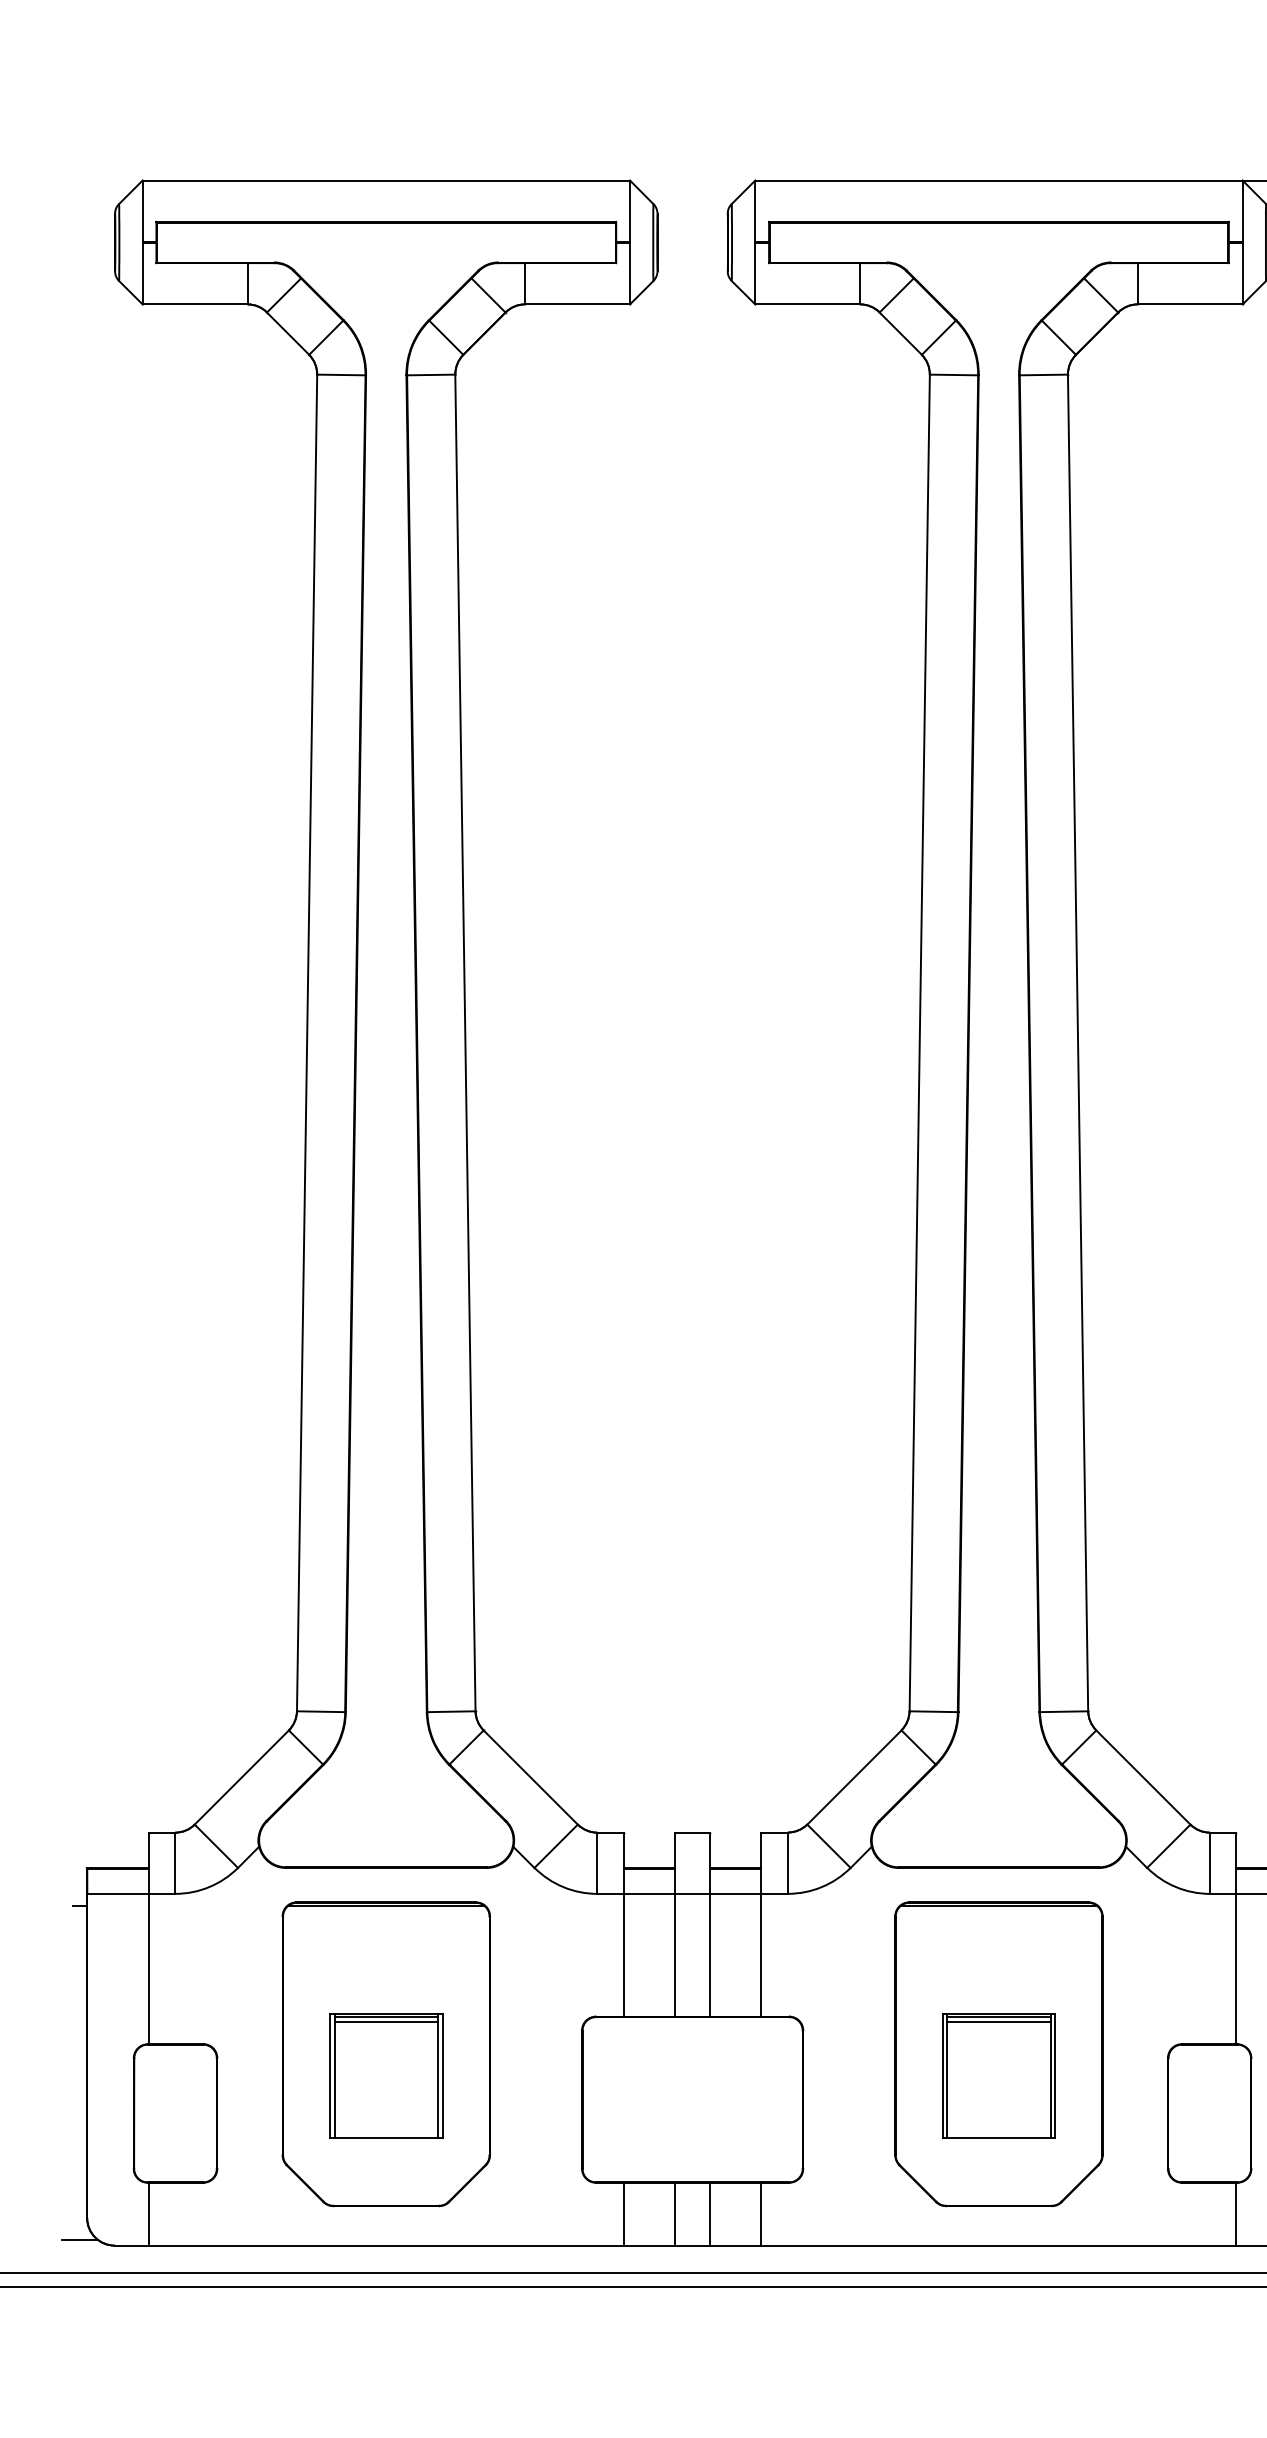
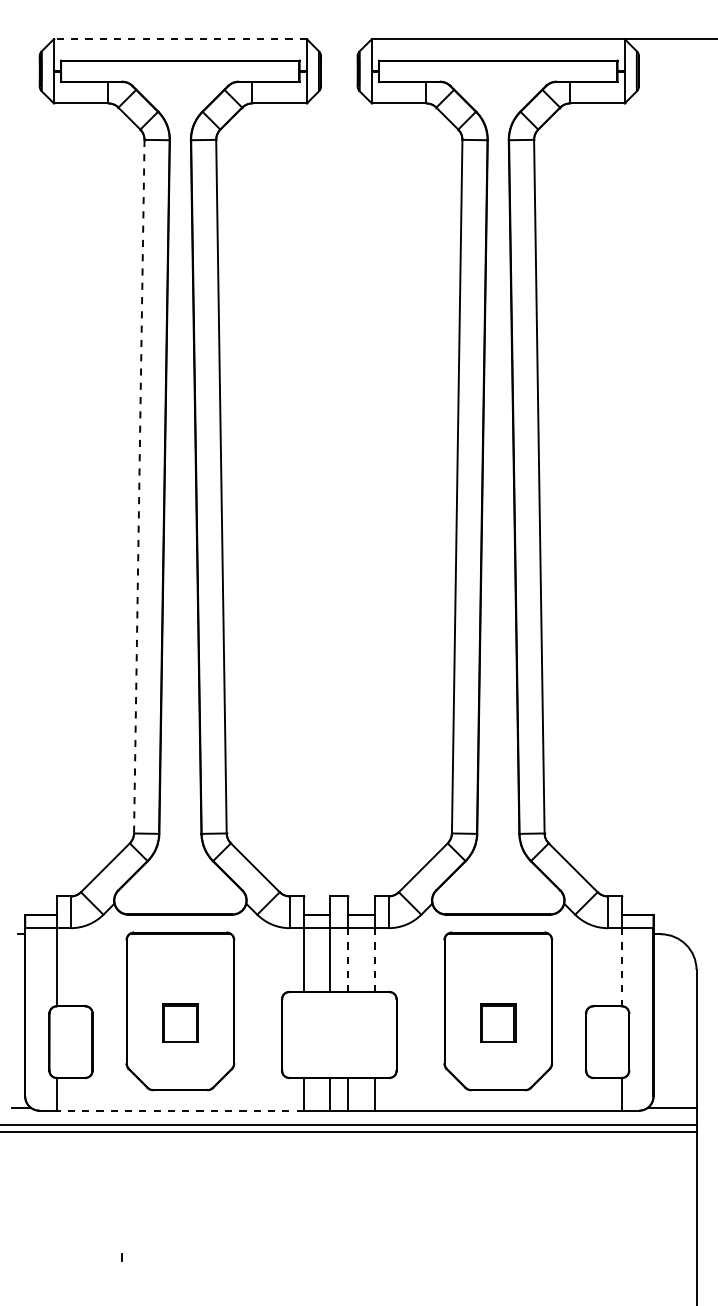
line: (384, 181) -> (179, 39), solid -> dashed
line: (307, 1042) -> (139, 486), solid -> dashed
line: (710, 1956) -> (348, 960), solid -> dashed
line: (762, 1956) -> (375, 960), solid -> dashed
line: (1236, 1969) -> (621, 967), solid -> dashed
part: (386, 2075) -> (180, 1022), size x0.6
part: (999, 2075) -> (498, 1022), size x0.6
line: (384, 2245) -> (179, 1110), solid -> dashed

